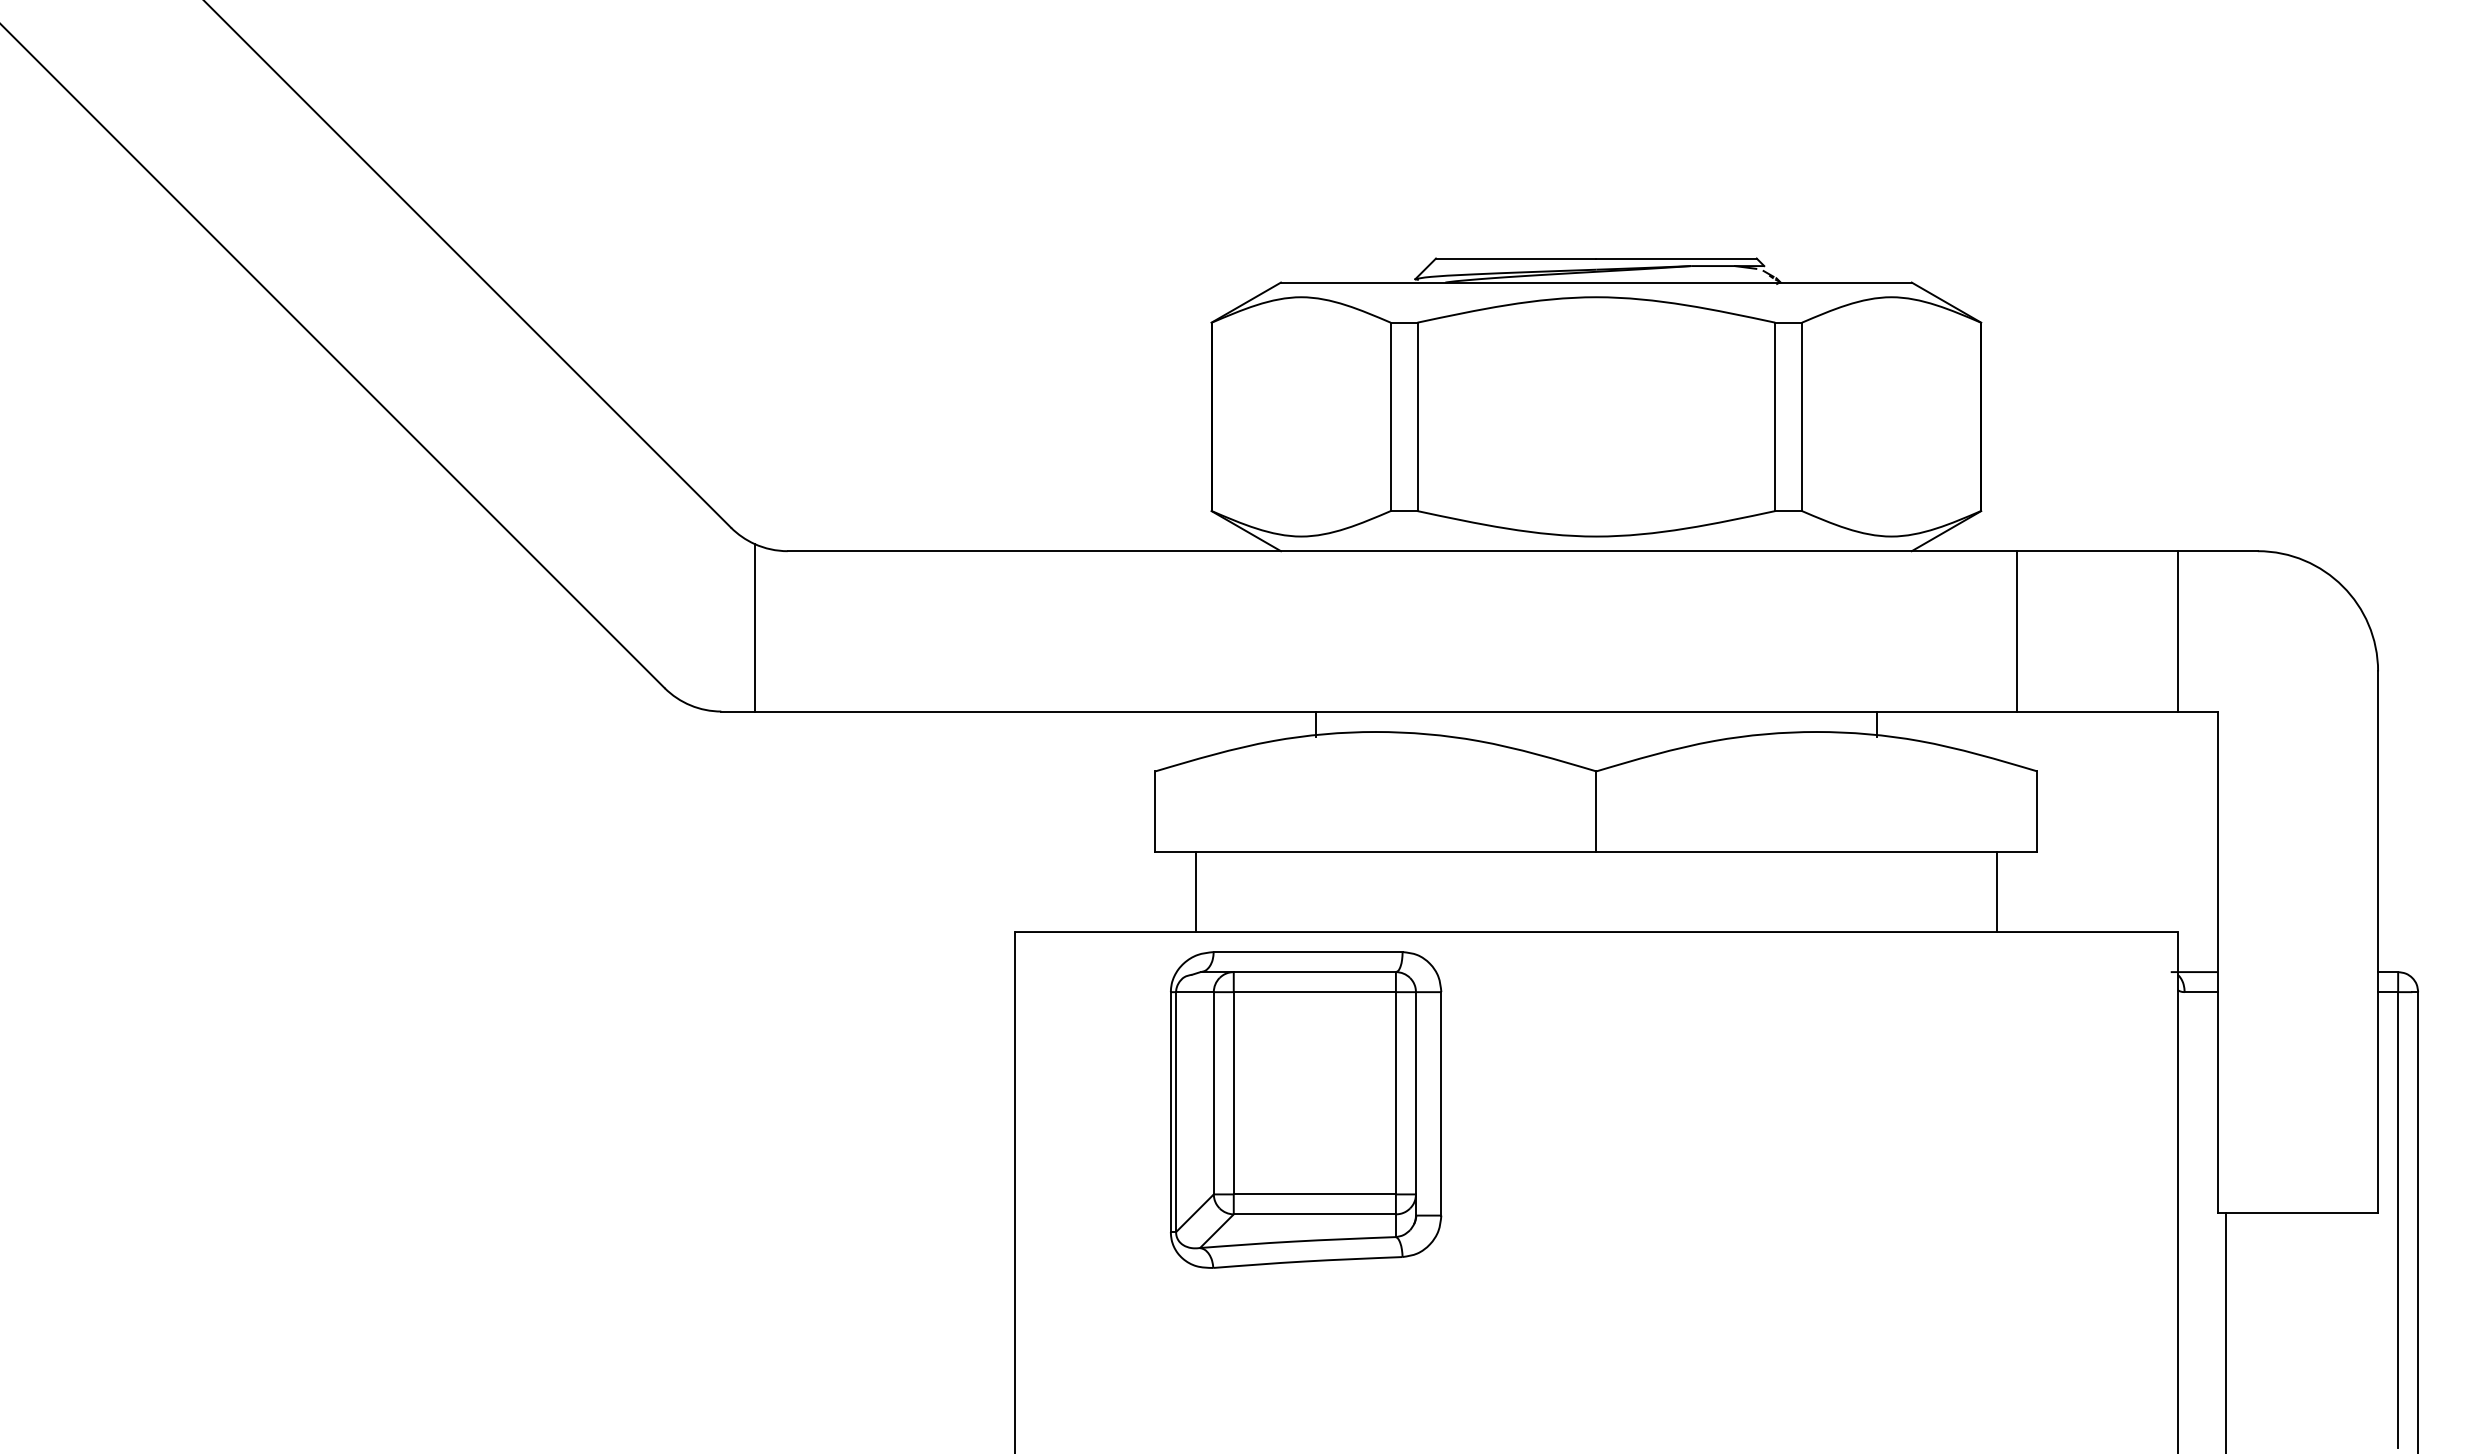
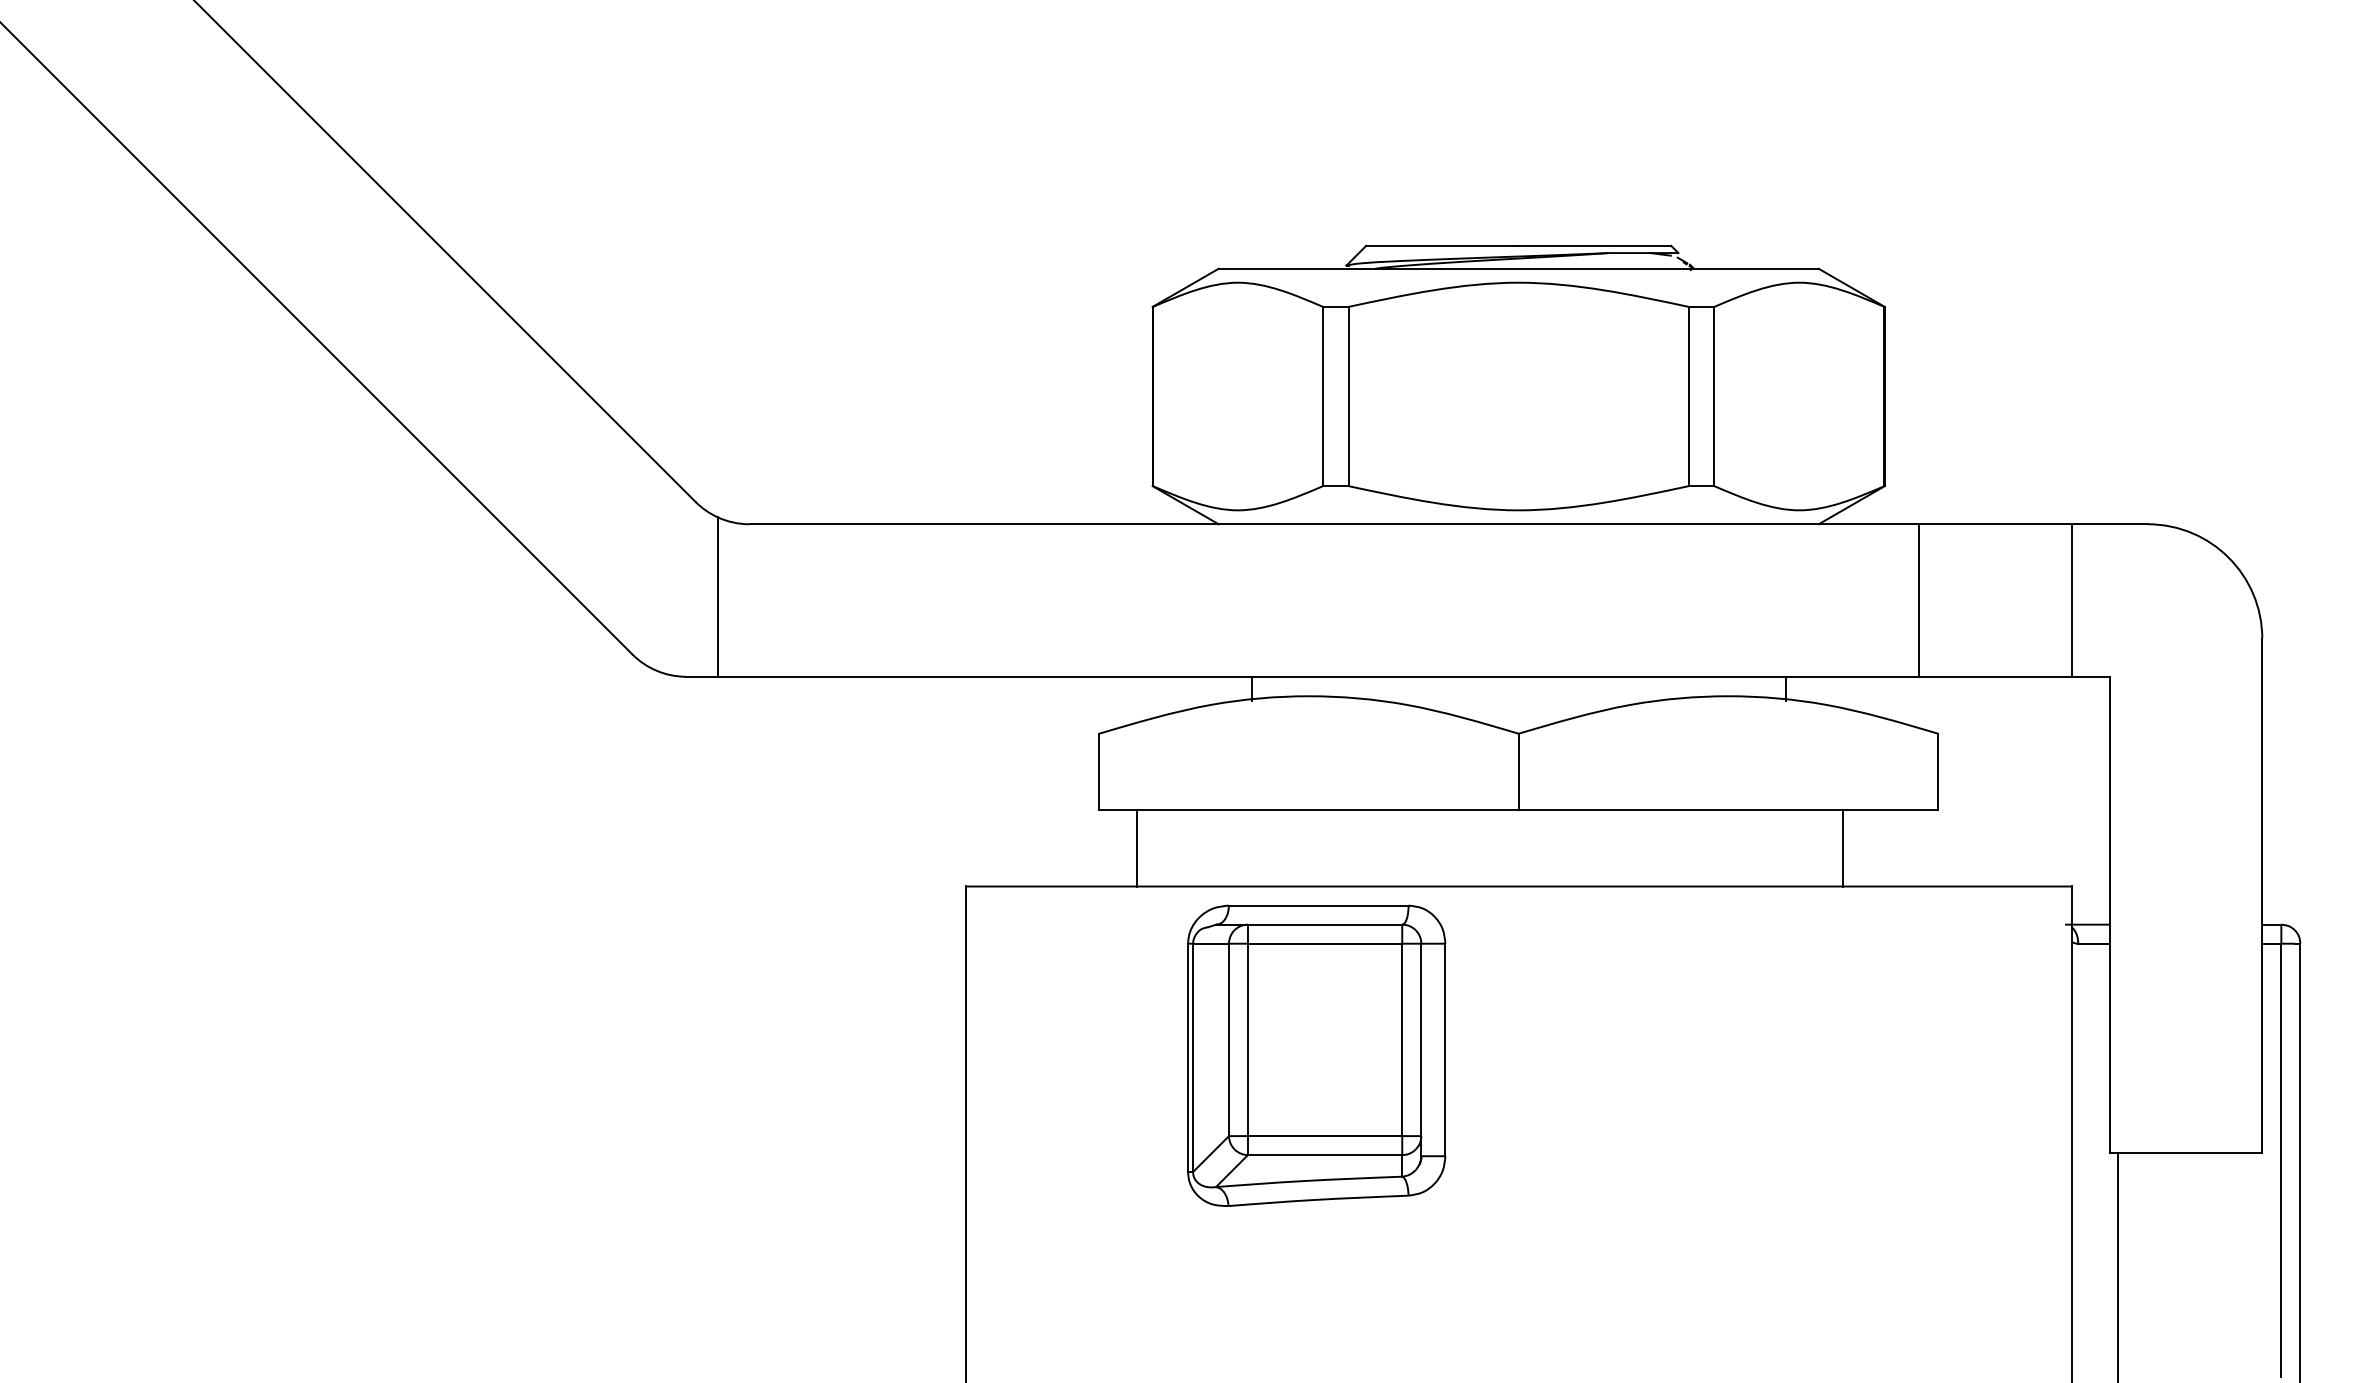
line: (1997, 891) -> (1843, 847), moved
part: (1306, 1109) -> (1317, 1055), moved

